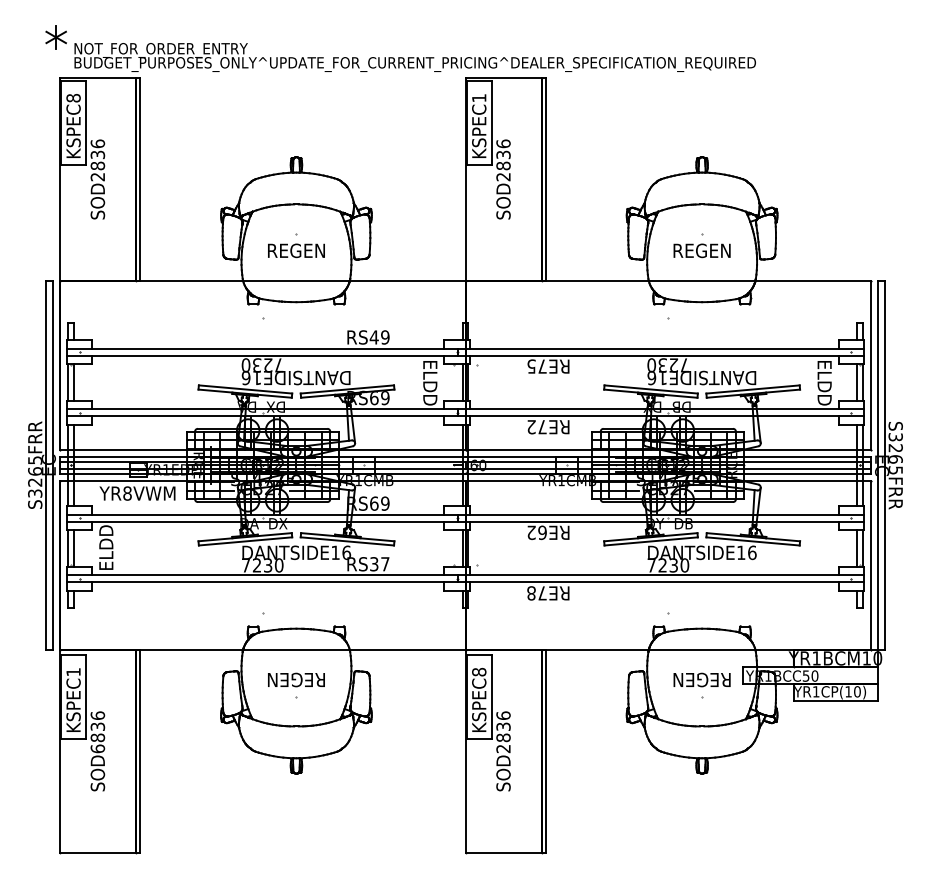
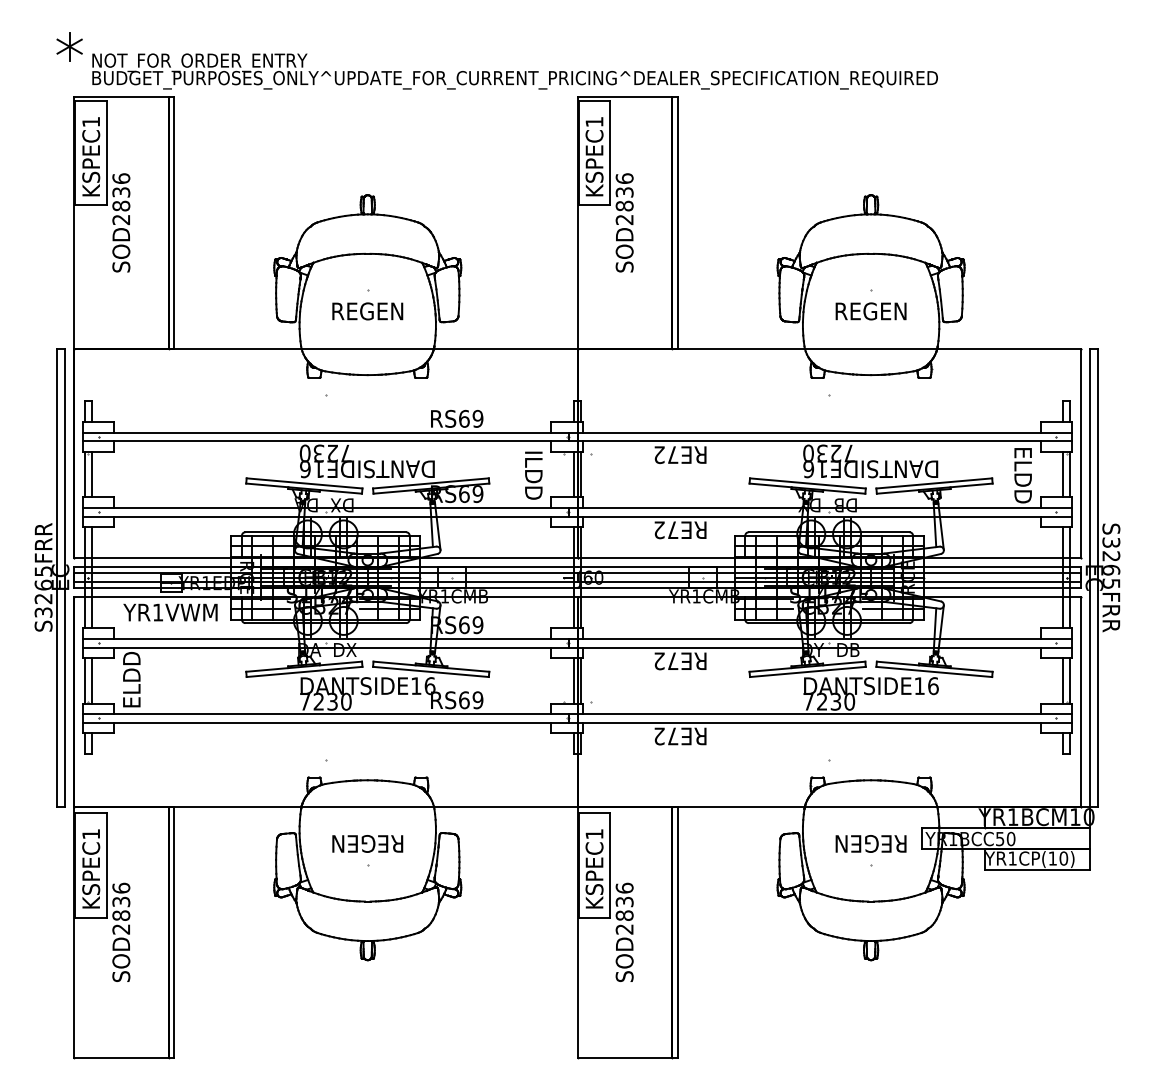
text: (73, 98) -> (91, 122), KSPEC8 -> KSPEC1
text: (373, 337) -> (463, 418), RS49 -> RS69
text: (531, 366) -> (659, 454), RE75 -> RE72
text: (430, 383) -> (534, 476), ELDD -> ILDD
text: (127, 493) -> (158, 612), YR8VWM -> YR1VWM
text: (542, 532) -> (673, 660), RE62 -> RE72
text: (379, 564) -> (470, 700), RS37 -> RS69
text: (531, 593) -> (659, 736), RE78 -> RE72
text: (479, 671) -> (594, 833), KSPEC8 -> KSPEC1
text: (97, 748) -> (120, 928), SOD6836 -> SOD2836

